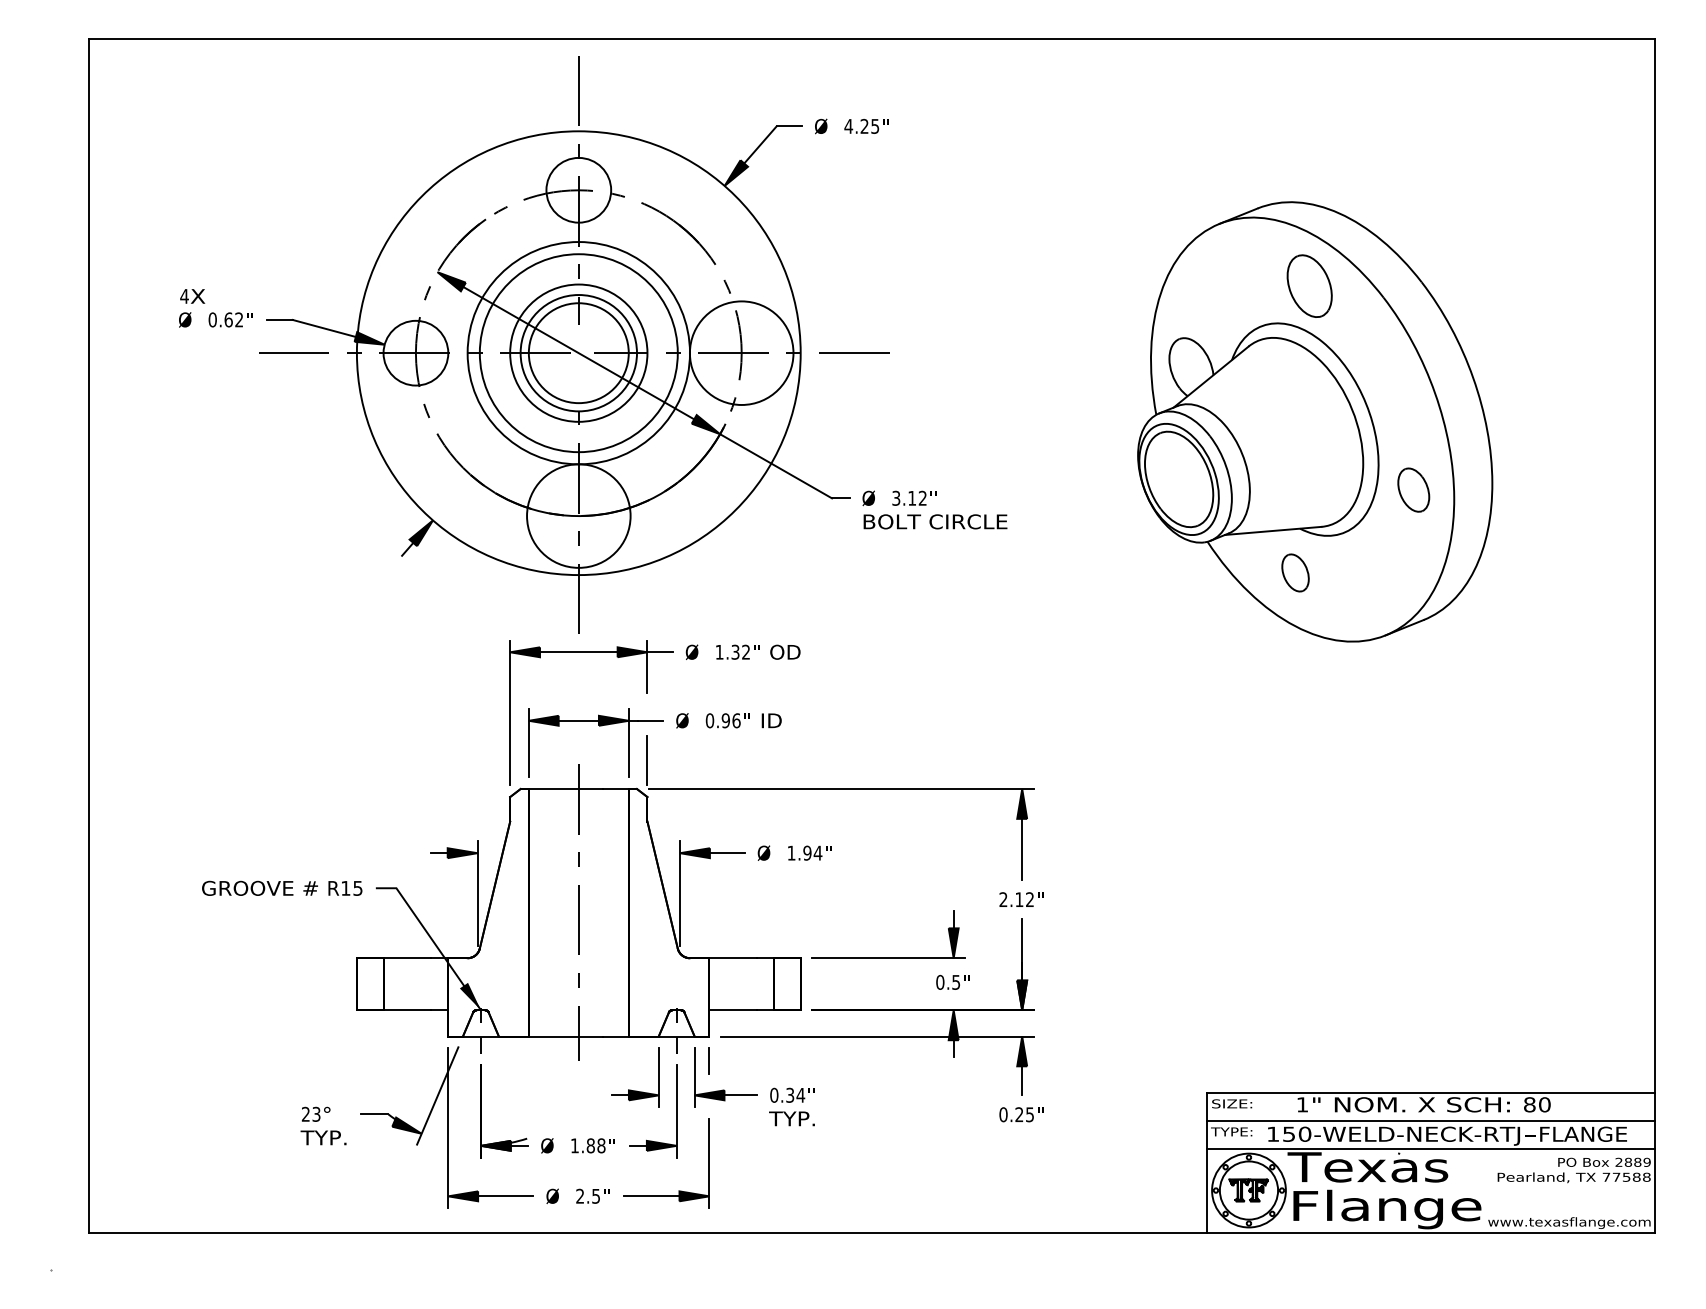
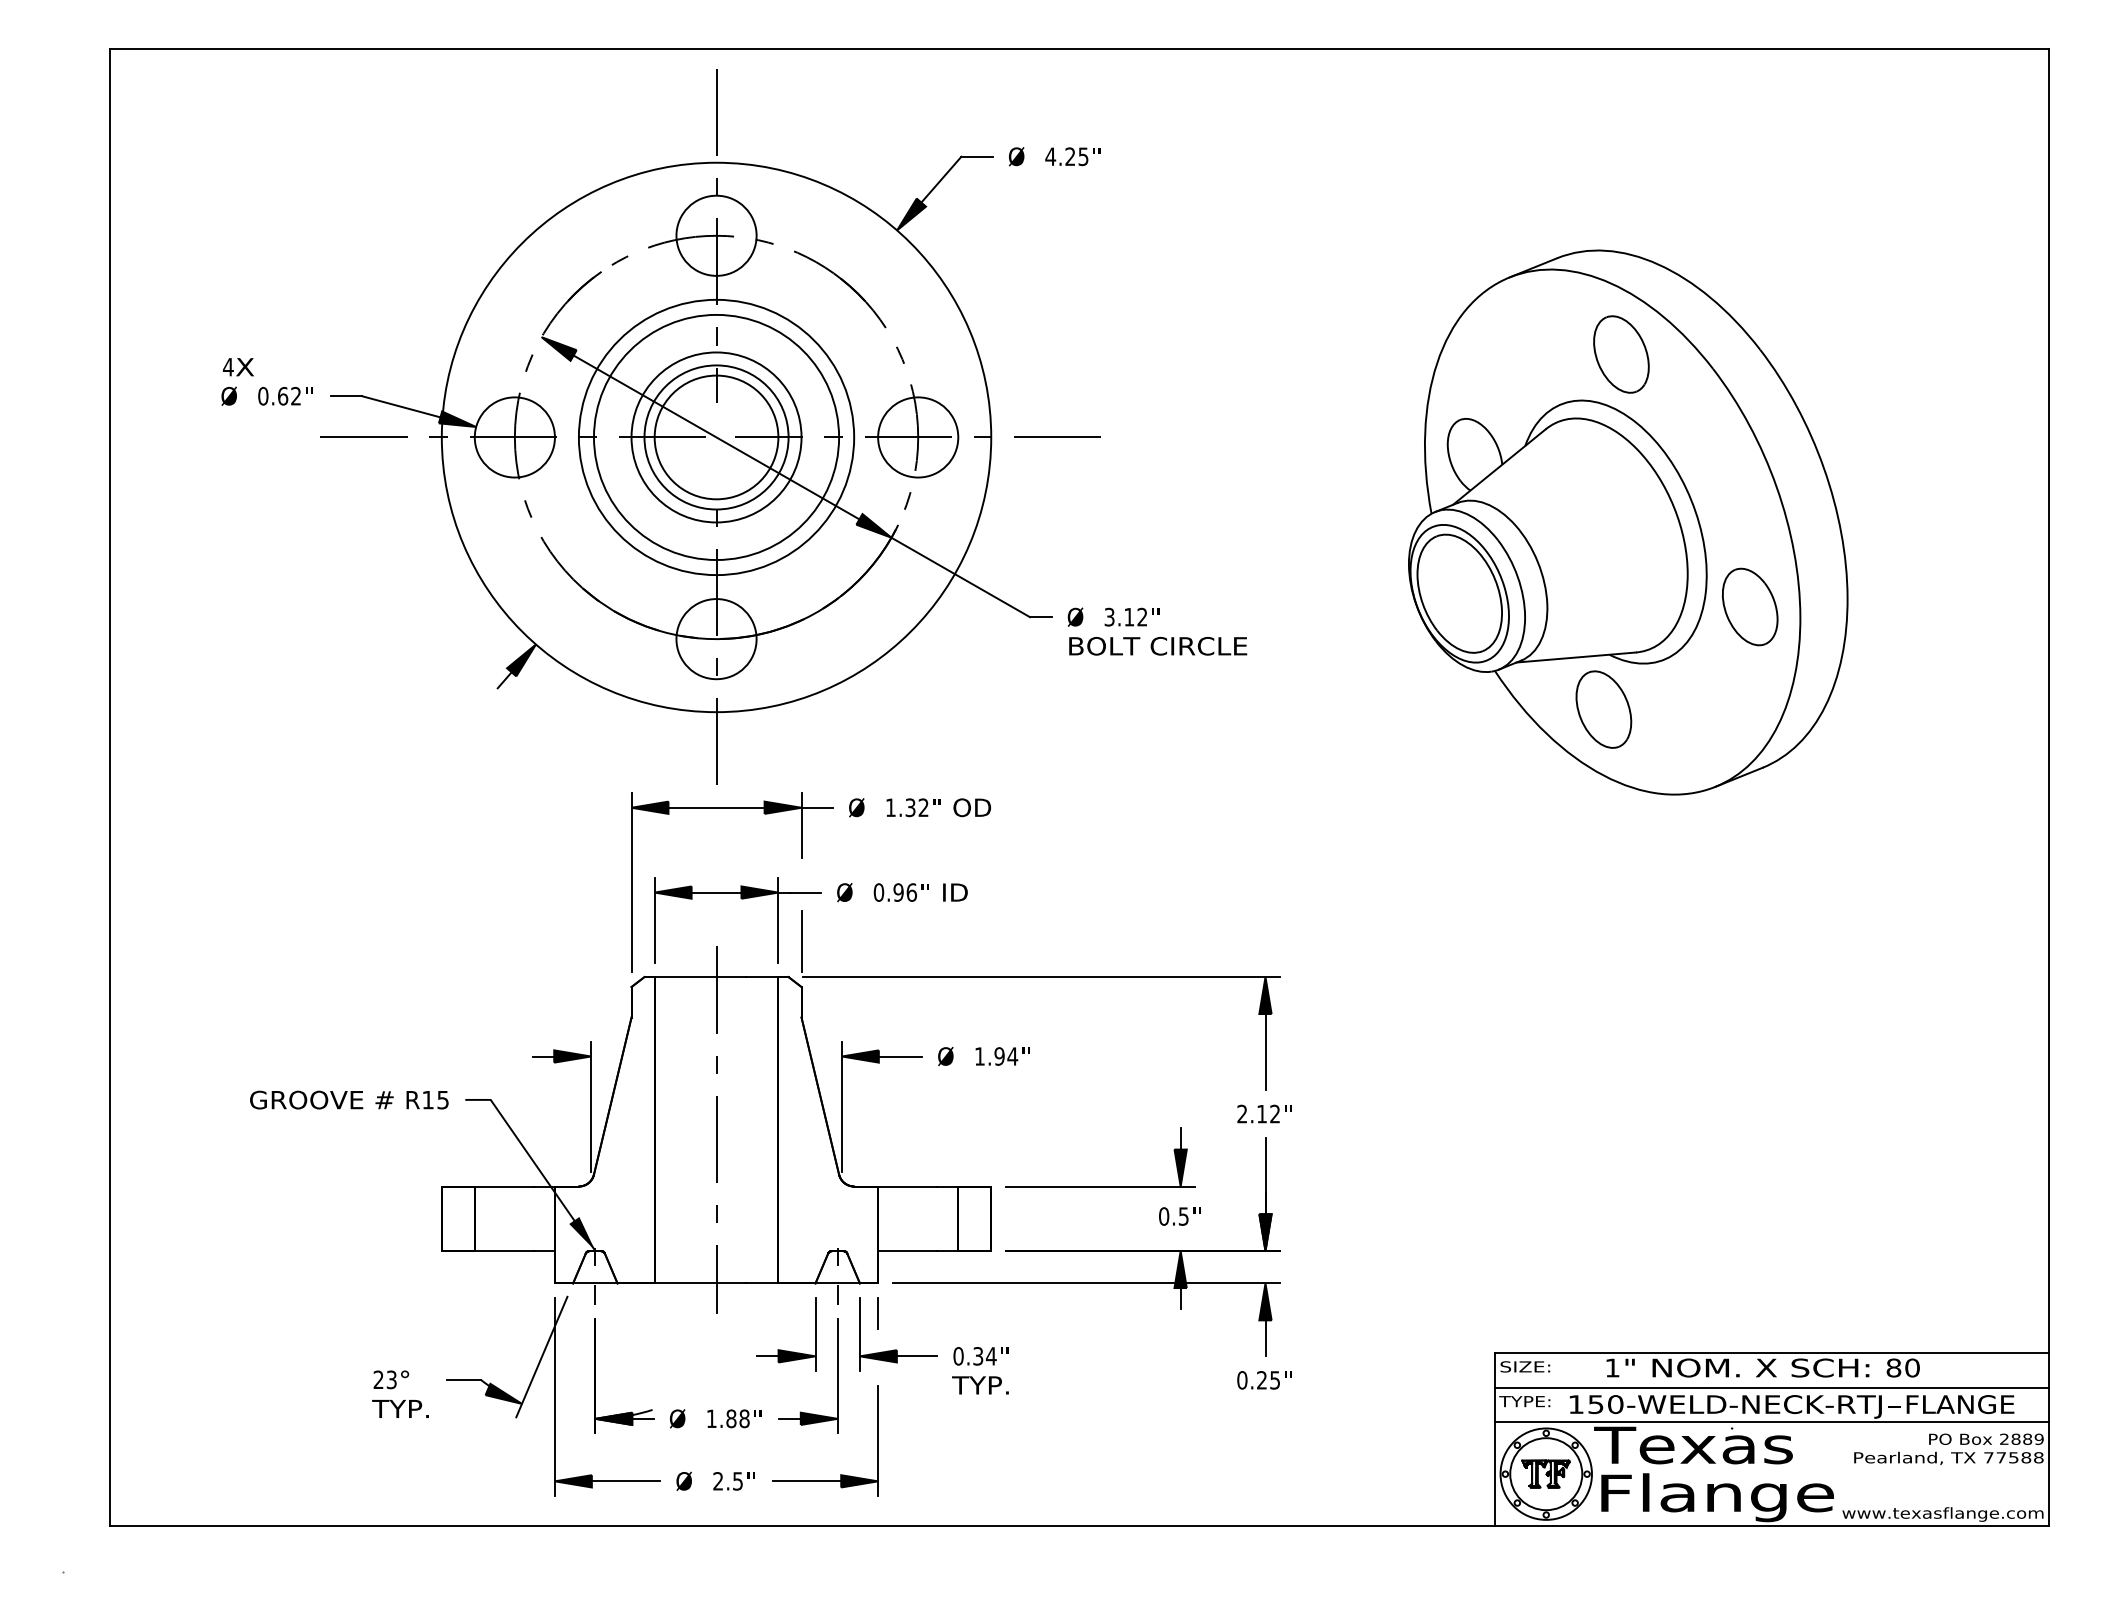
circle: (741, 353) -> (918, 437), size x0.62
part: (1413, 489) -> (1750, 606), size x1.43
circle: (578, 516) -> (716, 639), size x0.62
part: (1295, 572) -> (1603, 709), size x1.67

